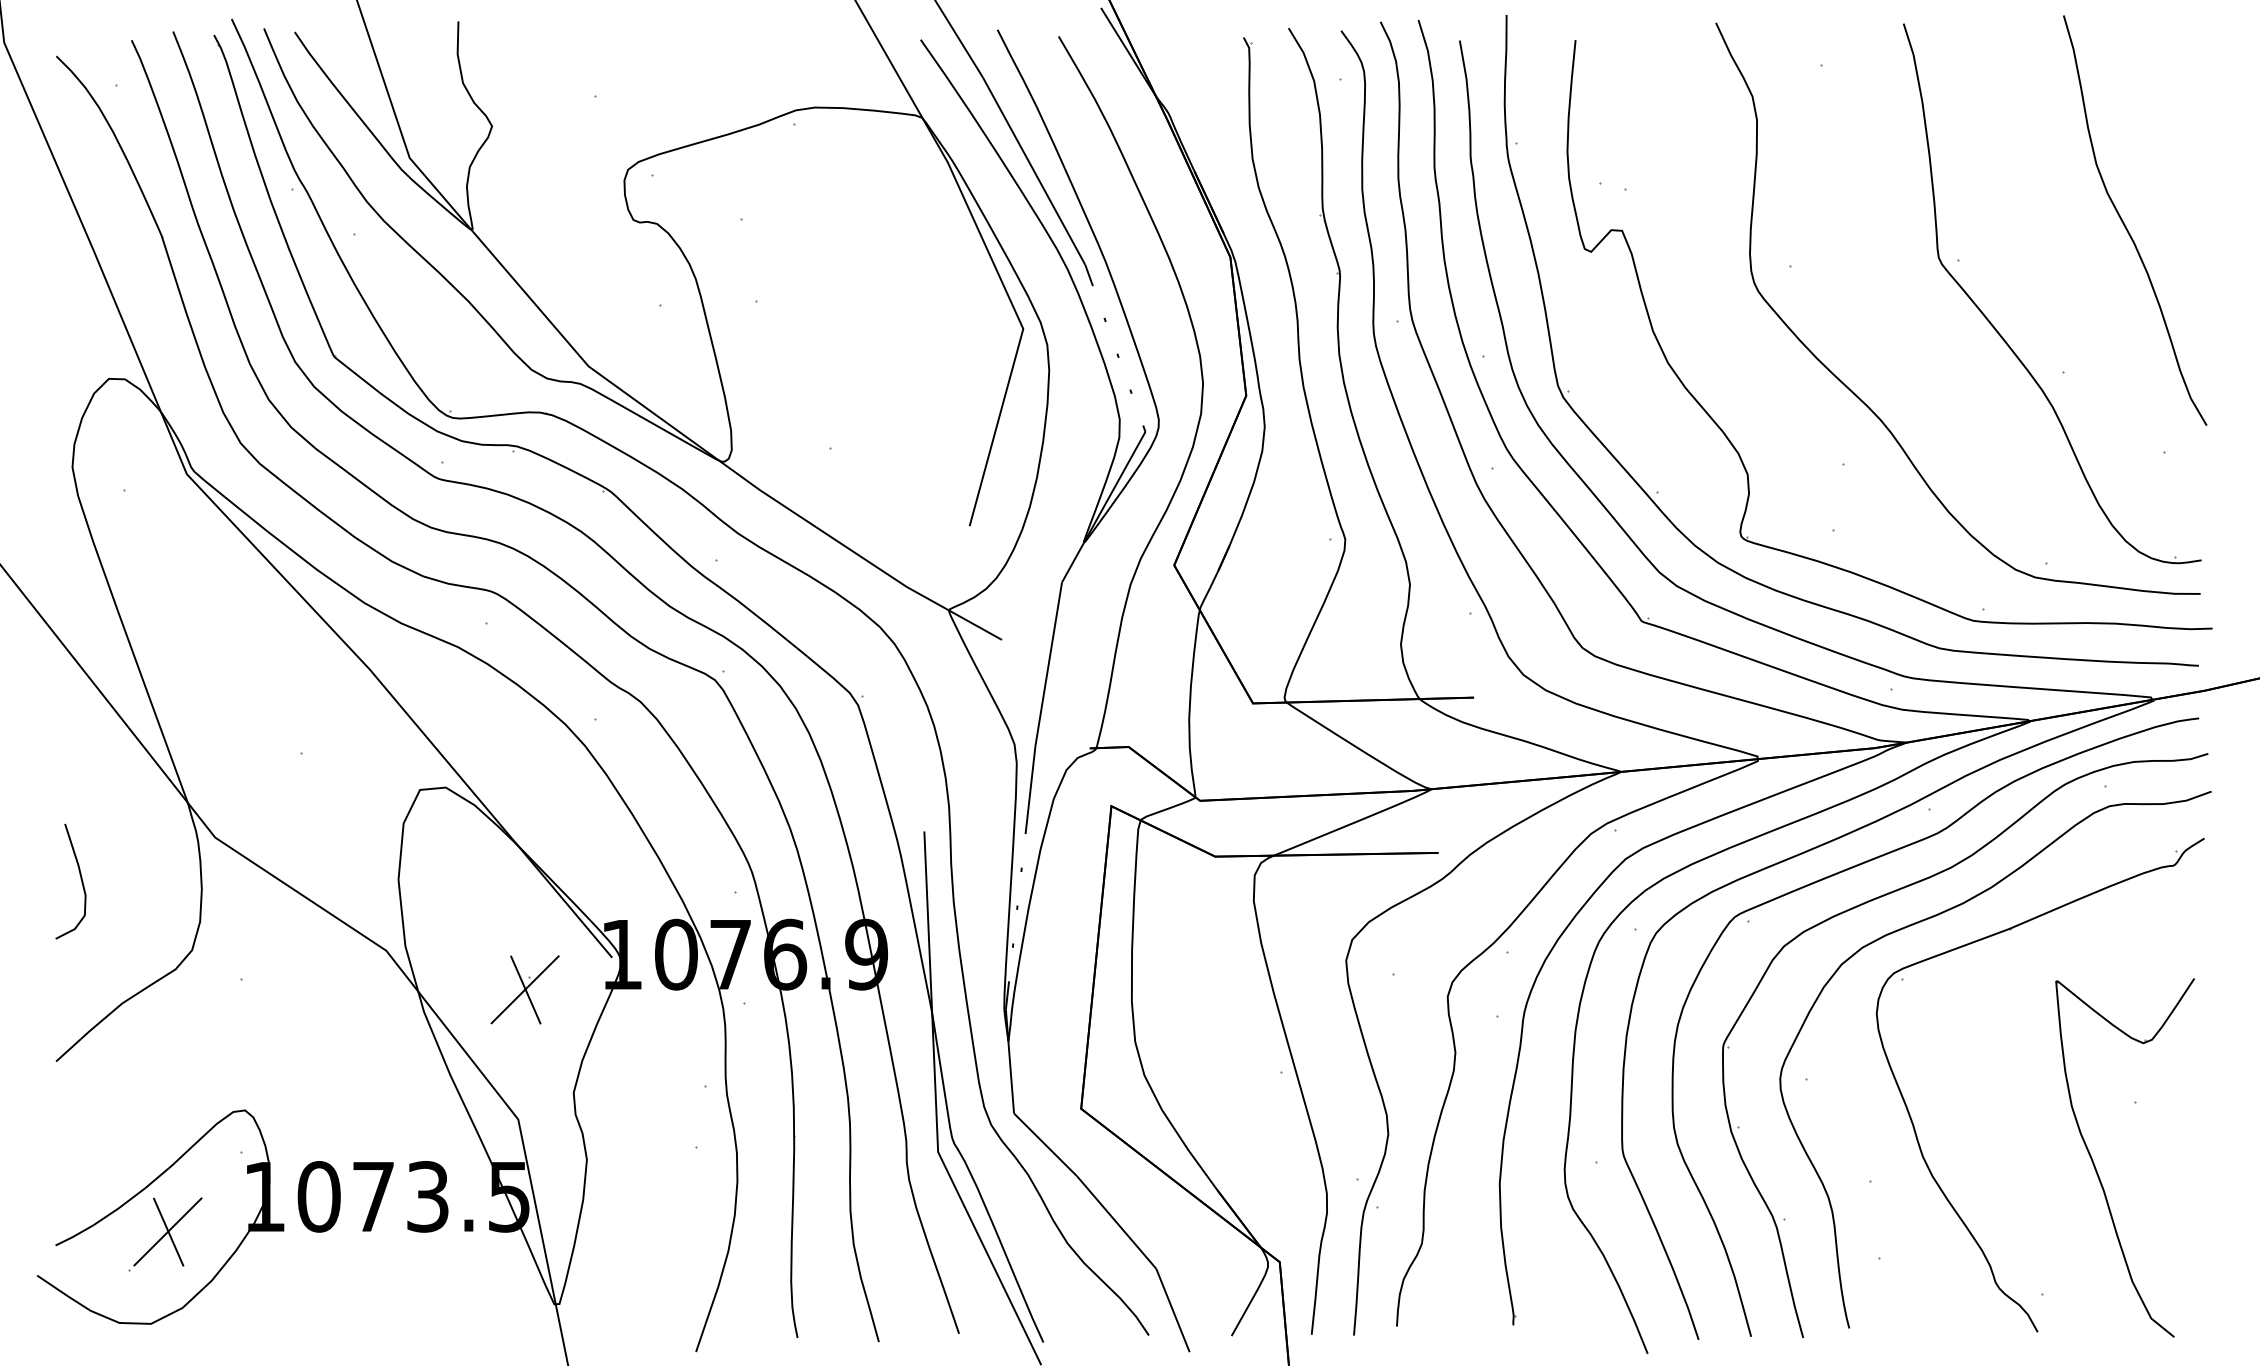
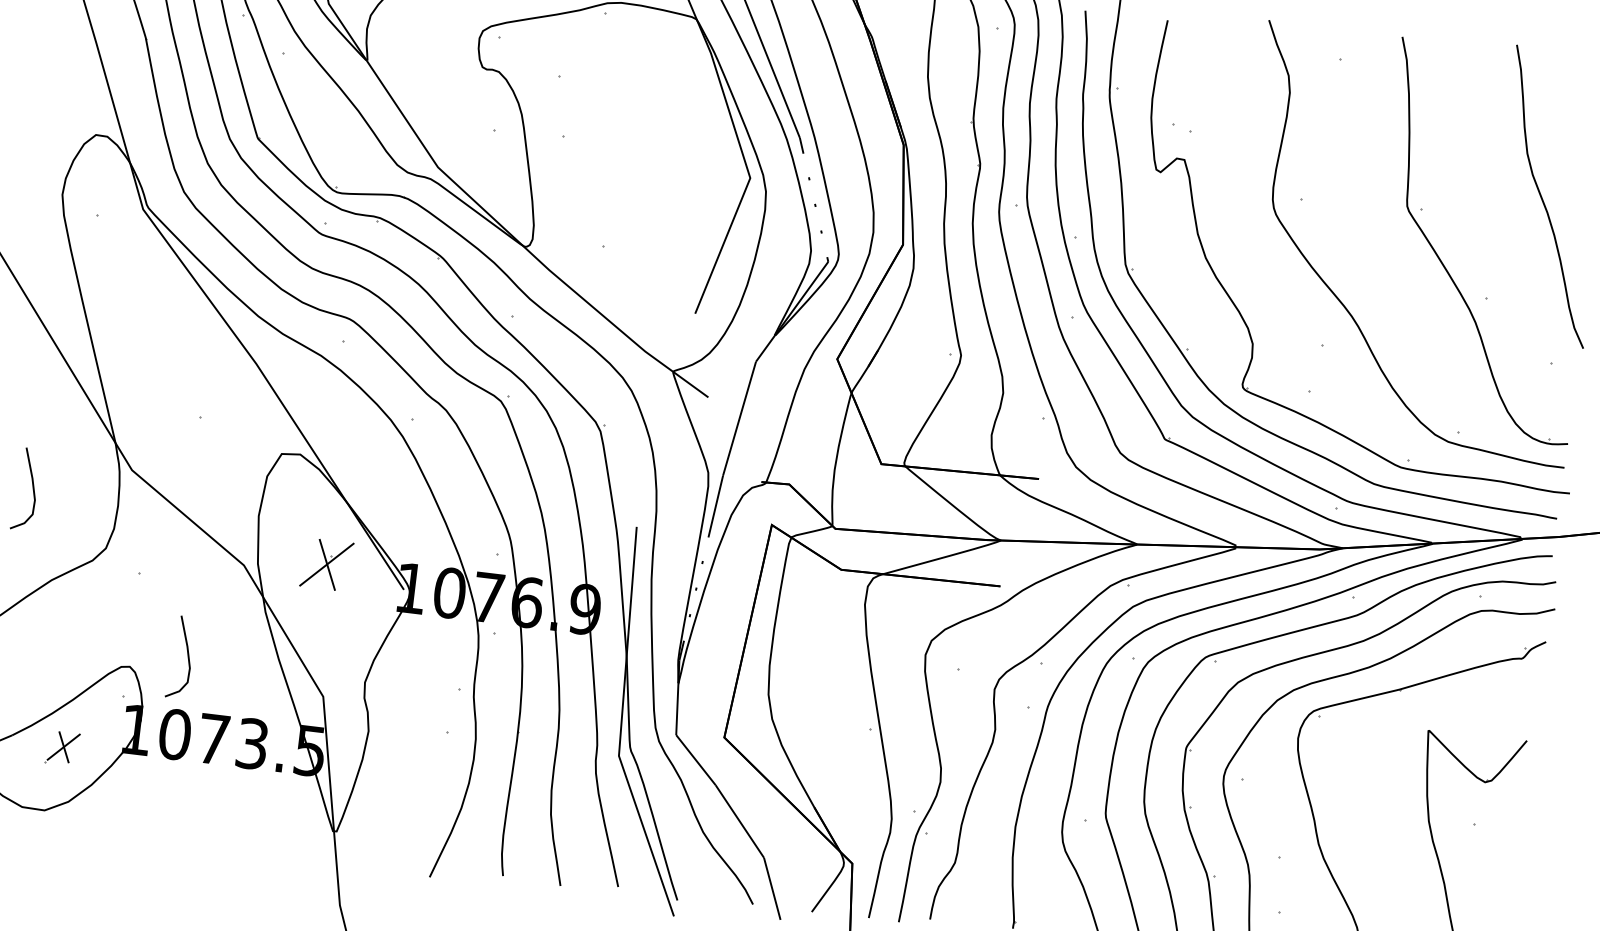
part: (524, 989) -> (326, 564), moved
curve: (323, 1086) -> (187, 656), added
part: (165, 1234) -> (62, 748), size x0.6

